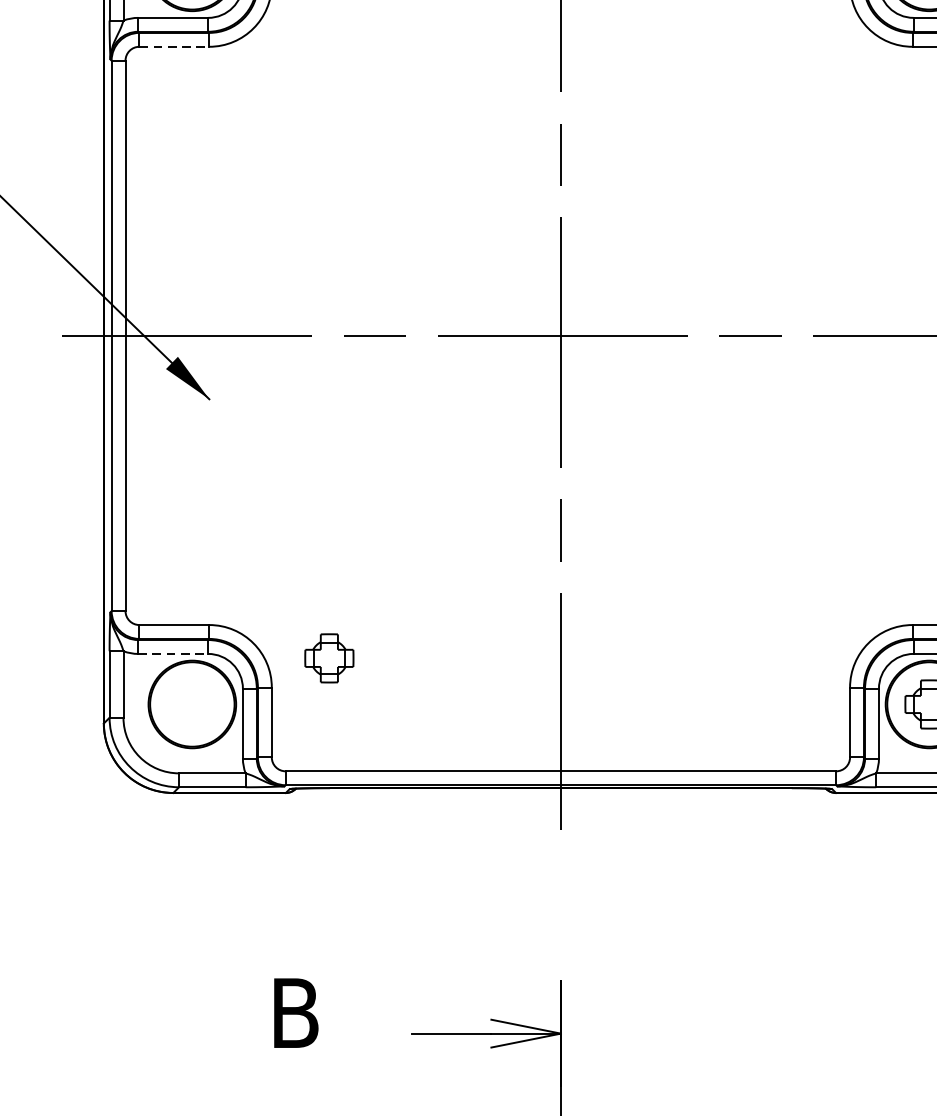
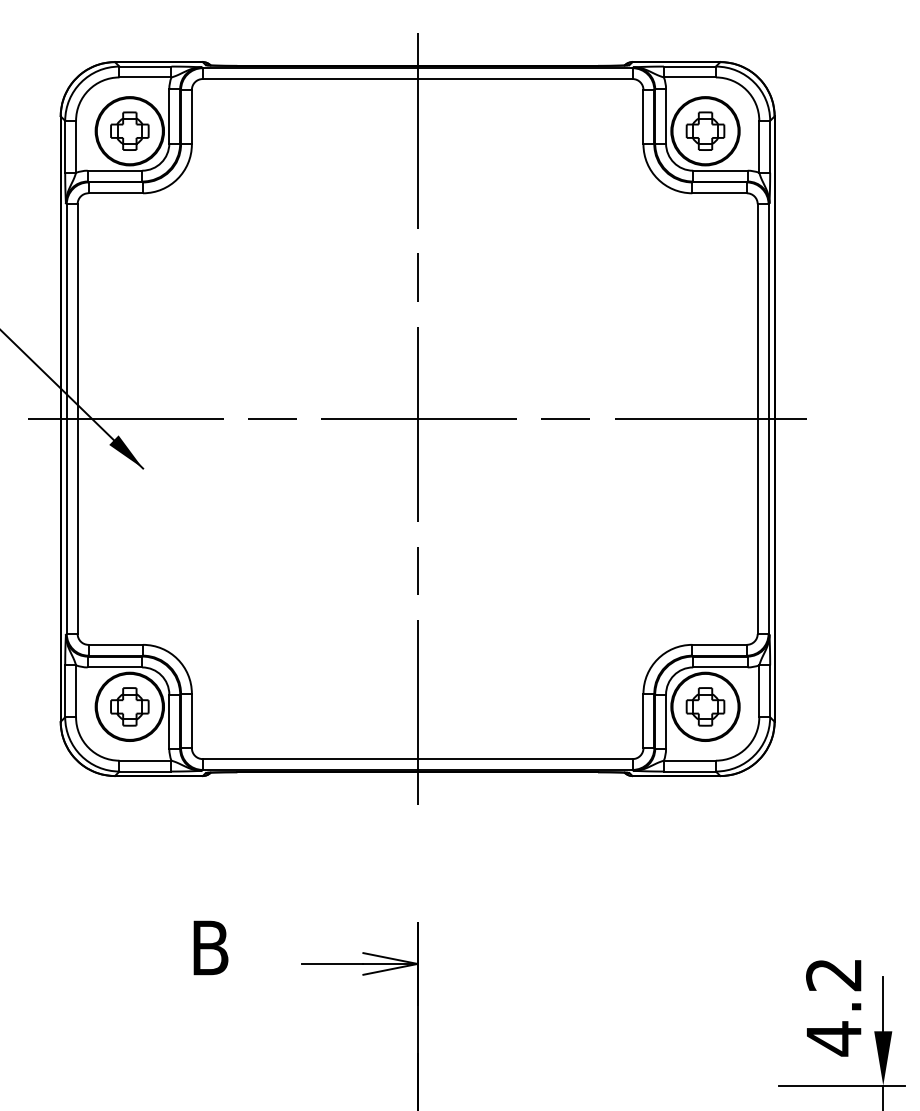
line: (175, 47) -> (116, 193), dashed -> solid
line: (173, 654) -> (115, 667), dashed -> solid
part: (328, 657) -> (129, 706), moved

